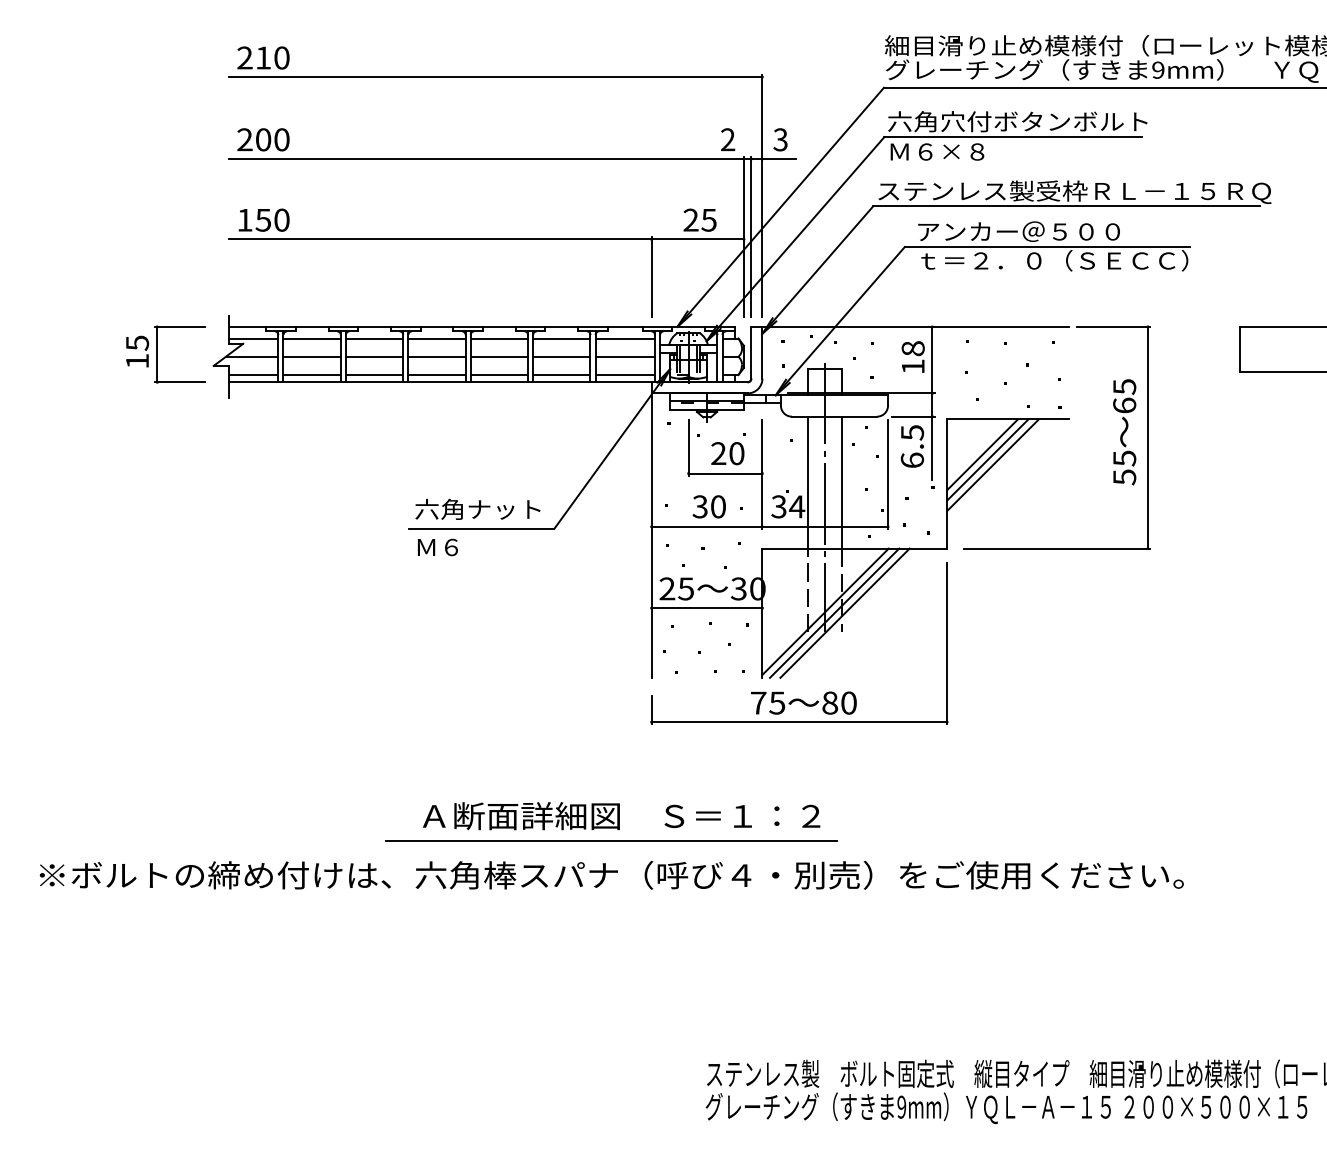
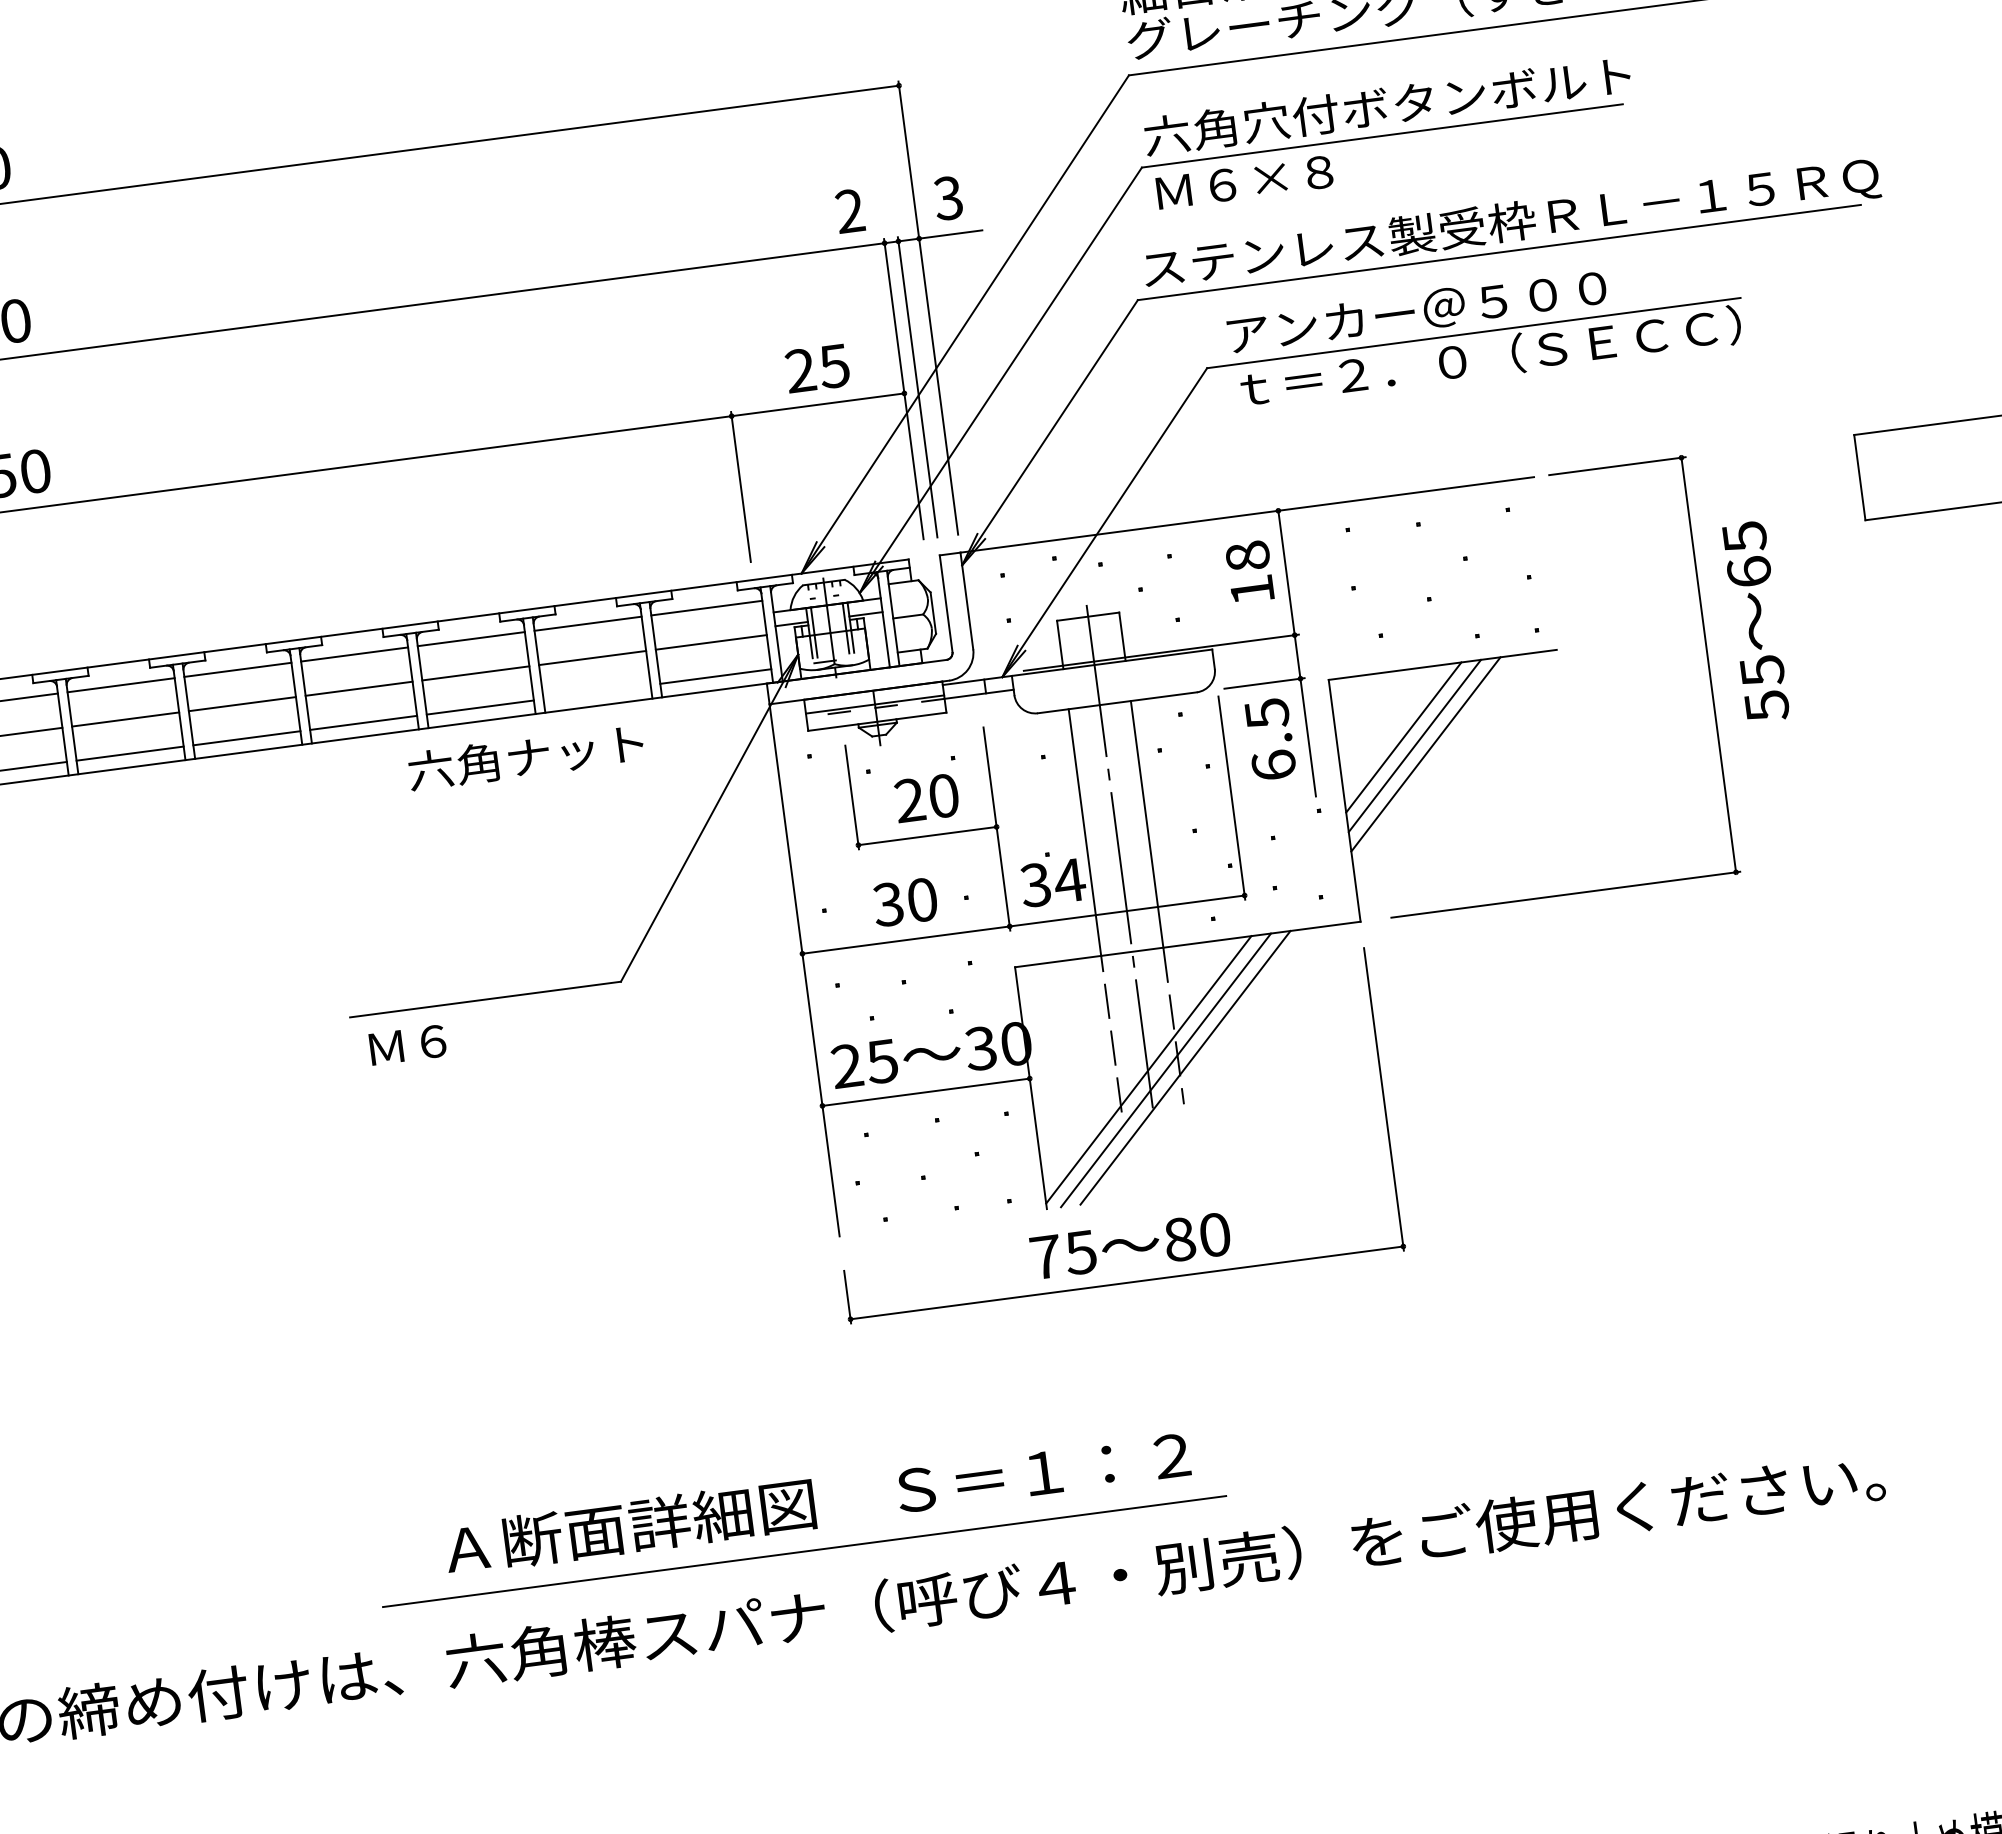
line: (561, 375) -> (596, 693), removed
text: (1124, 432) -> (1755, 622), moved
text: (477, 508) -> (525, 755), moved

